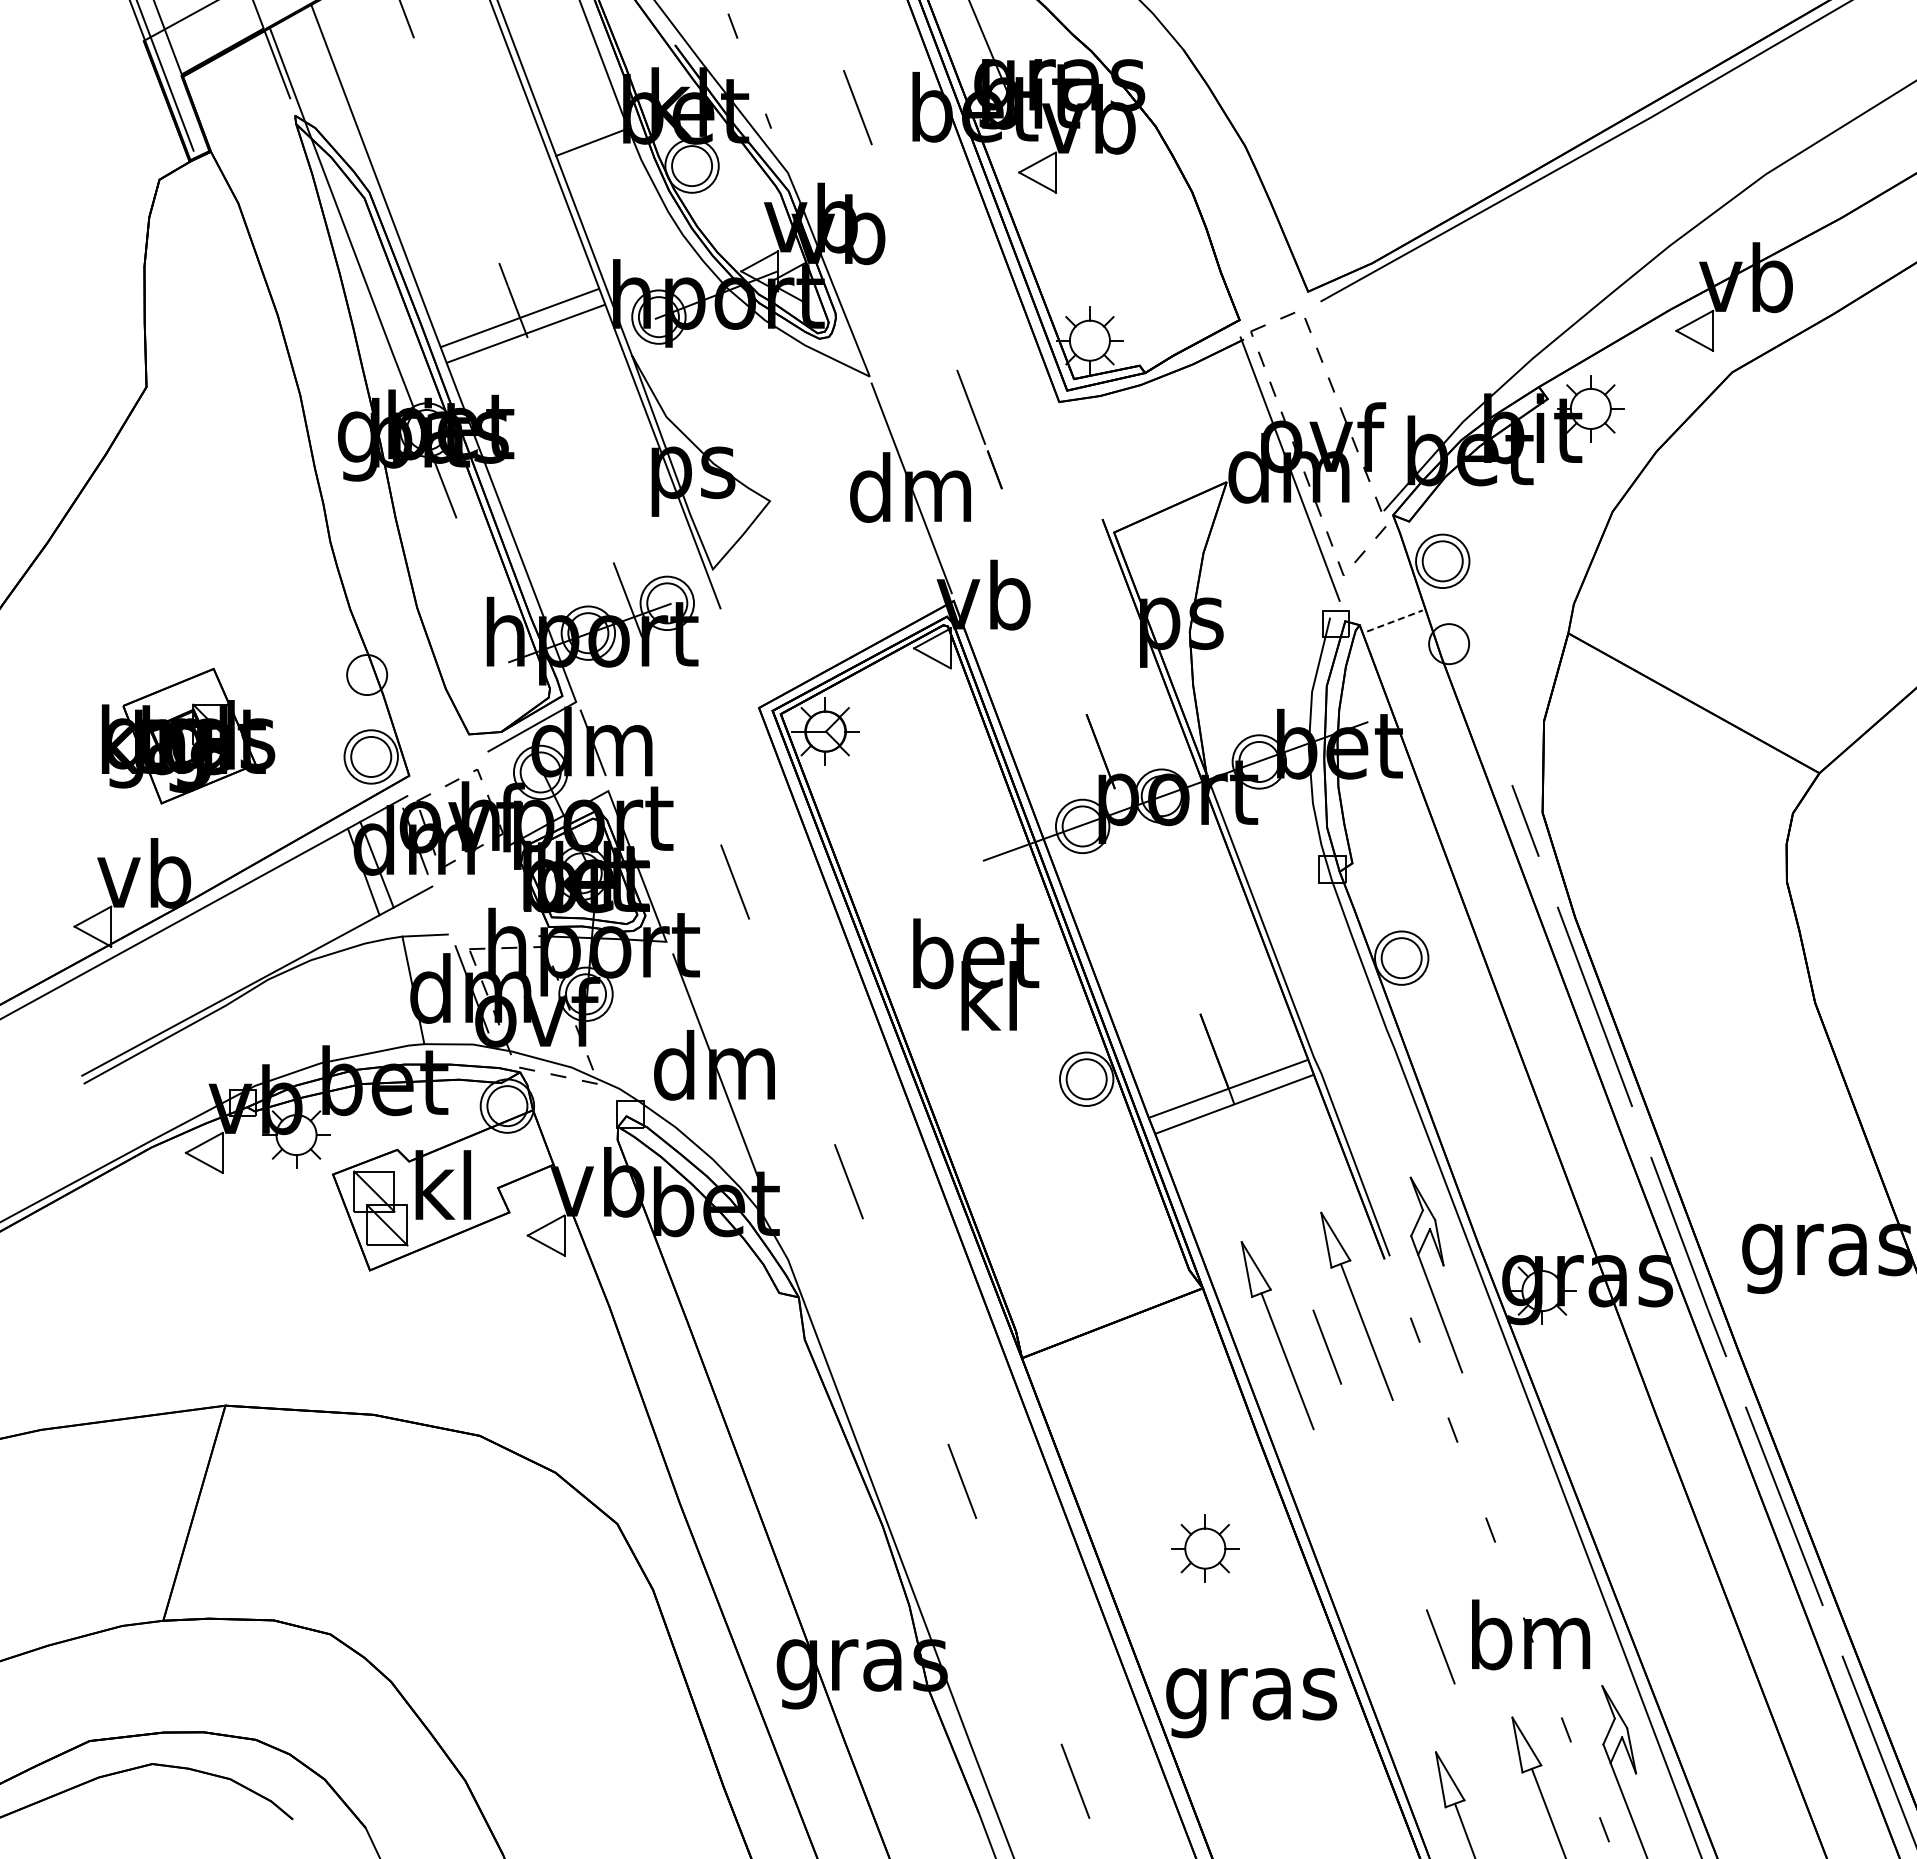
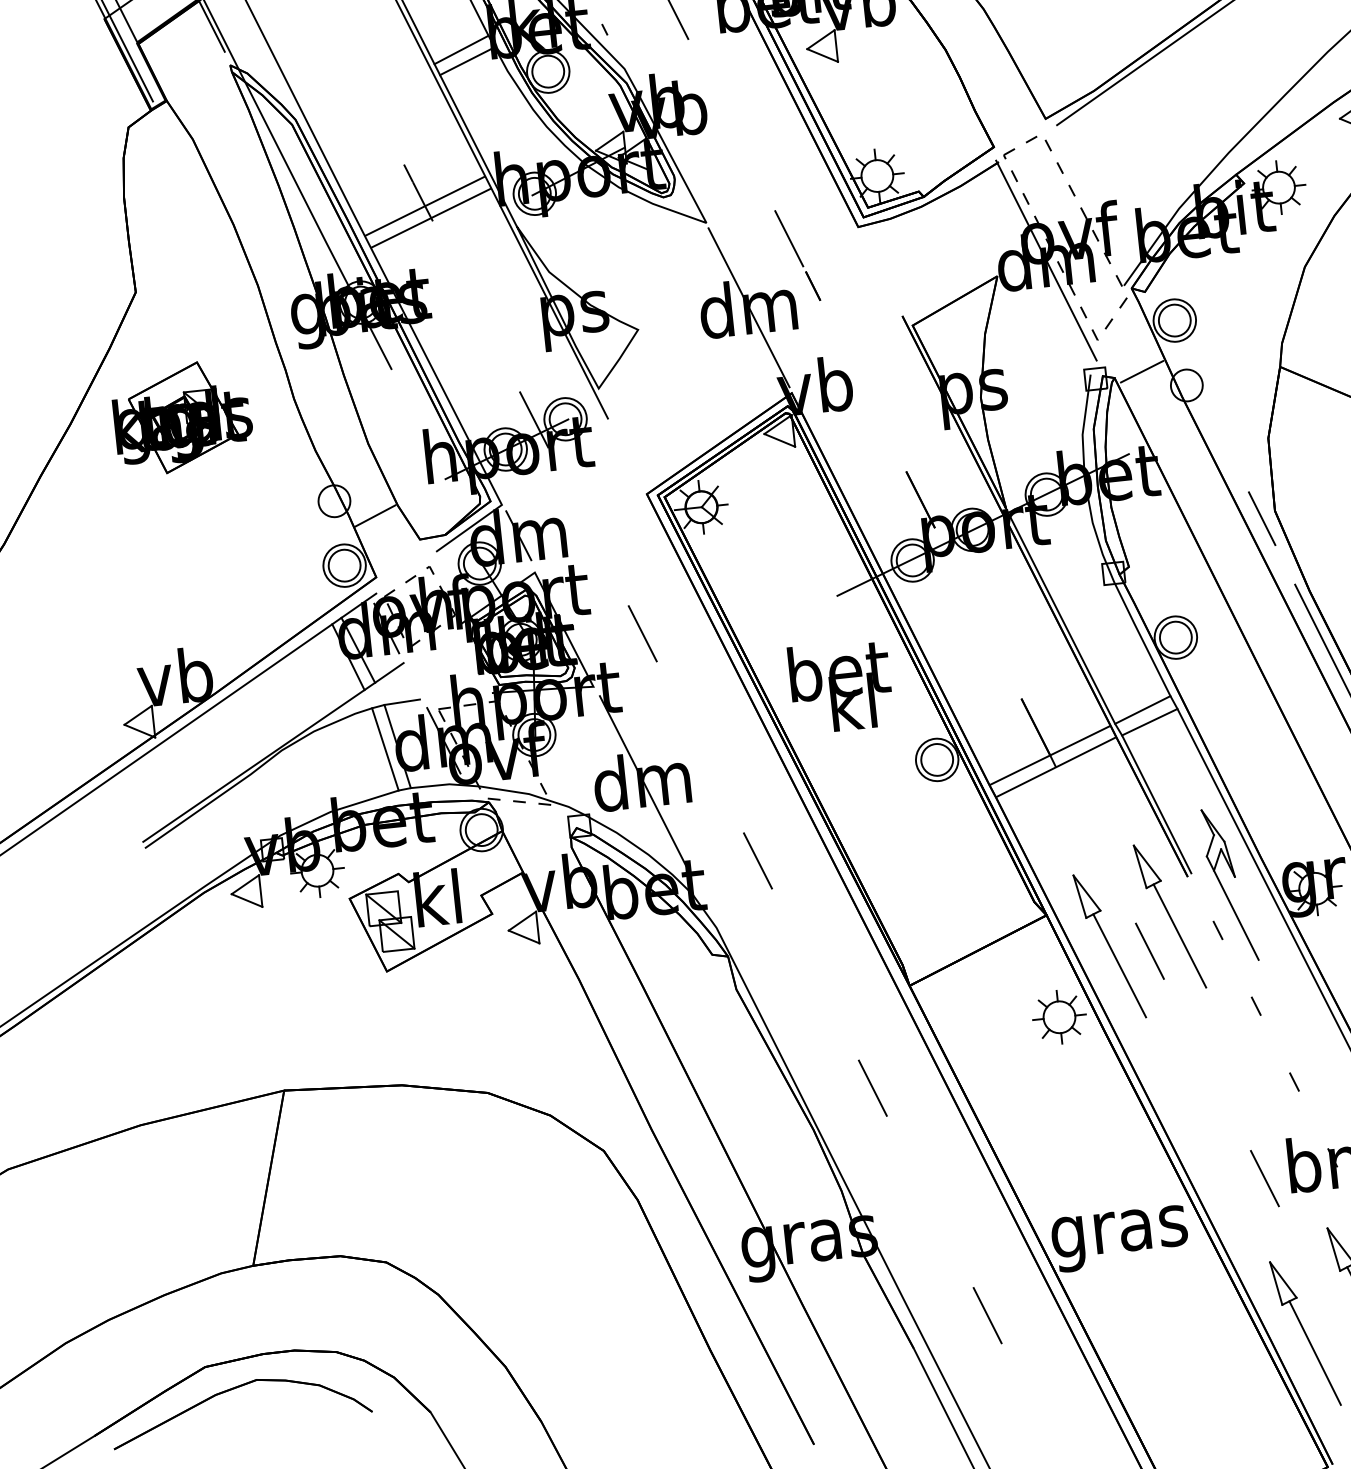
line: (586, 127) -> (461, 50), added
line: (1394, 621) -> (1141, 372), dashed -> solid
line: (415, 698) -> (374, 515), added
part: (188, 735) -> (182, 417), moved
line: (397, 992) -> (385, 749), added
line: (1350, 1043) -> (1142, 709), added
line: (1357, 1060) -> (1149, 722), added
part: (1205, 1548) -> (1059, 1017), moved

